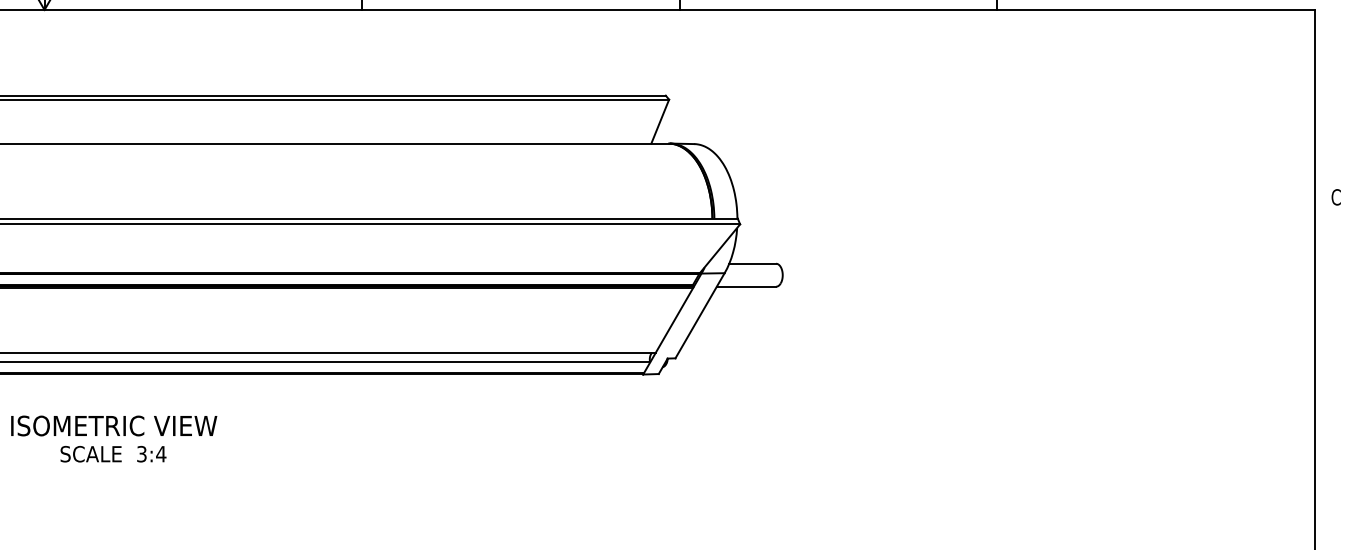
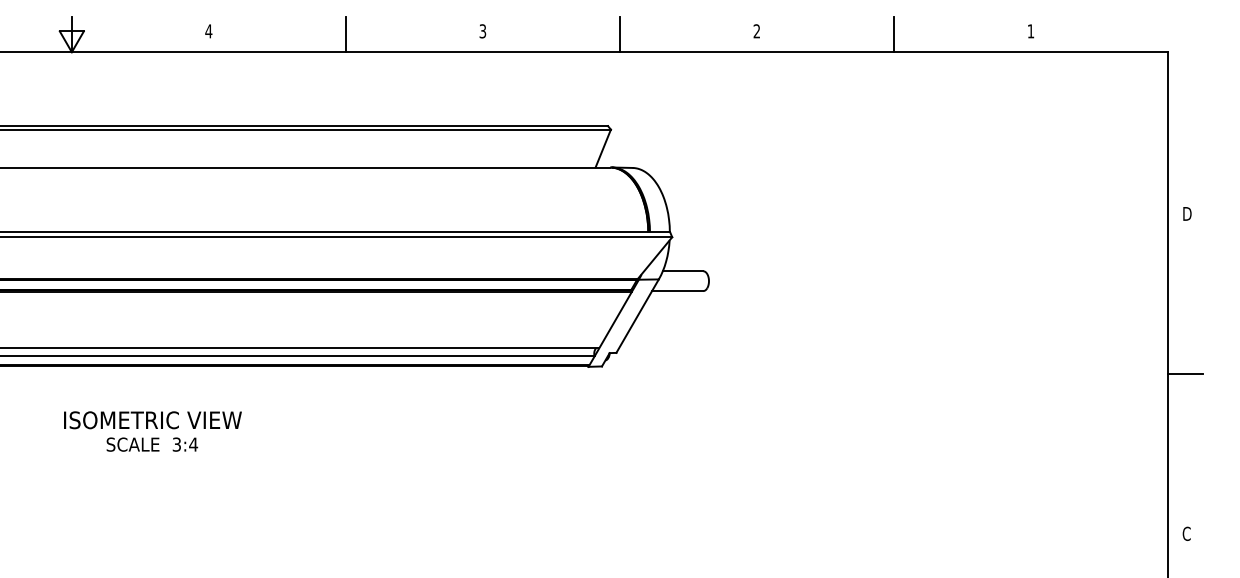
text: (1335, 196) -> (1186, 213), C -> D
line: (1334, 382) -> (1185, 373), added
text: (113, 438) -> (152, 431), moved

